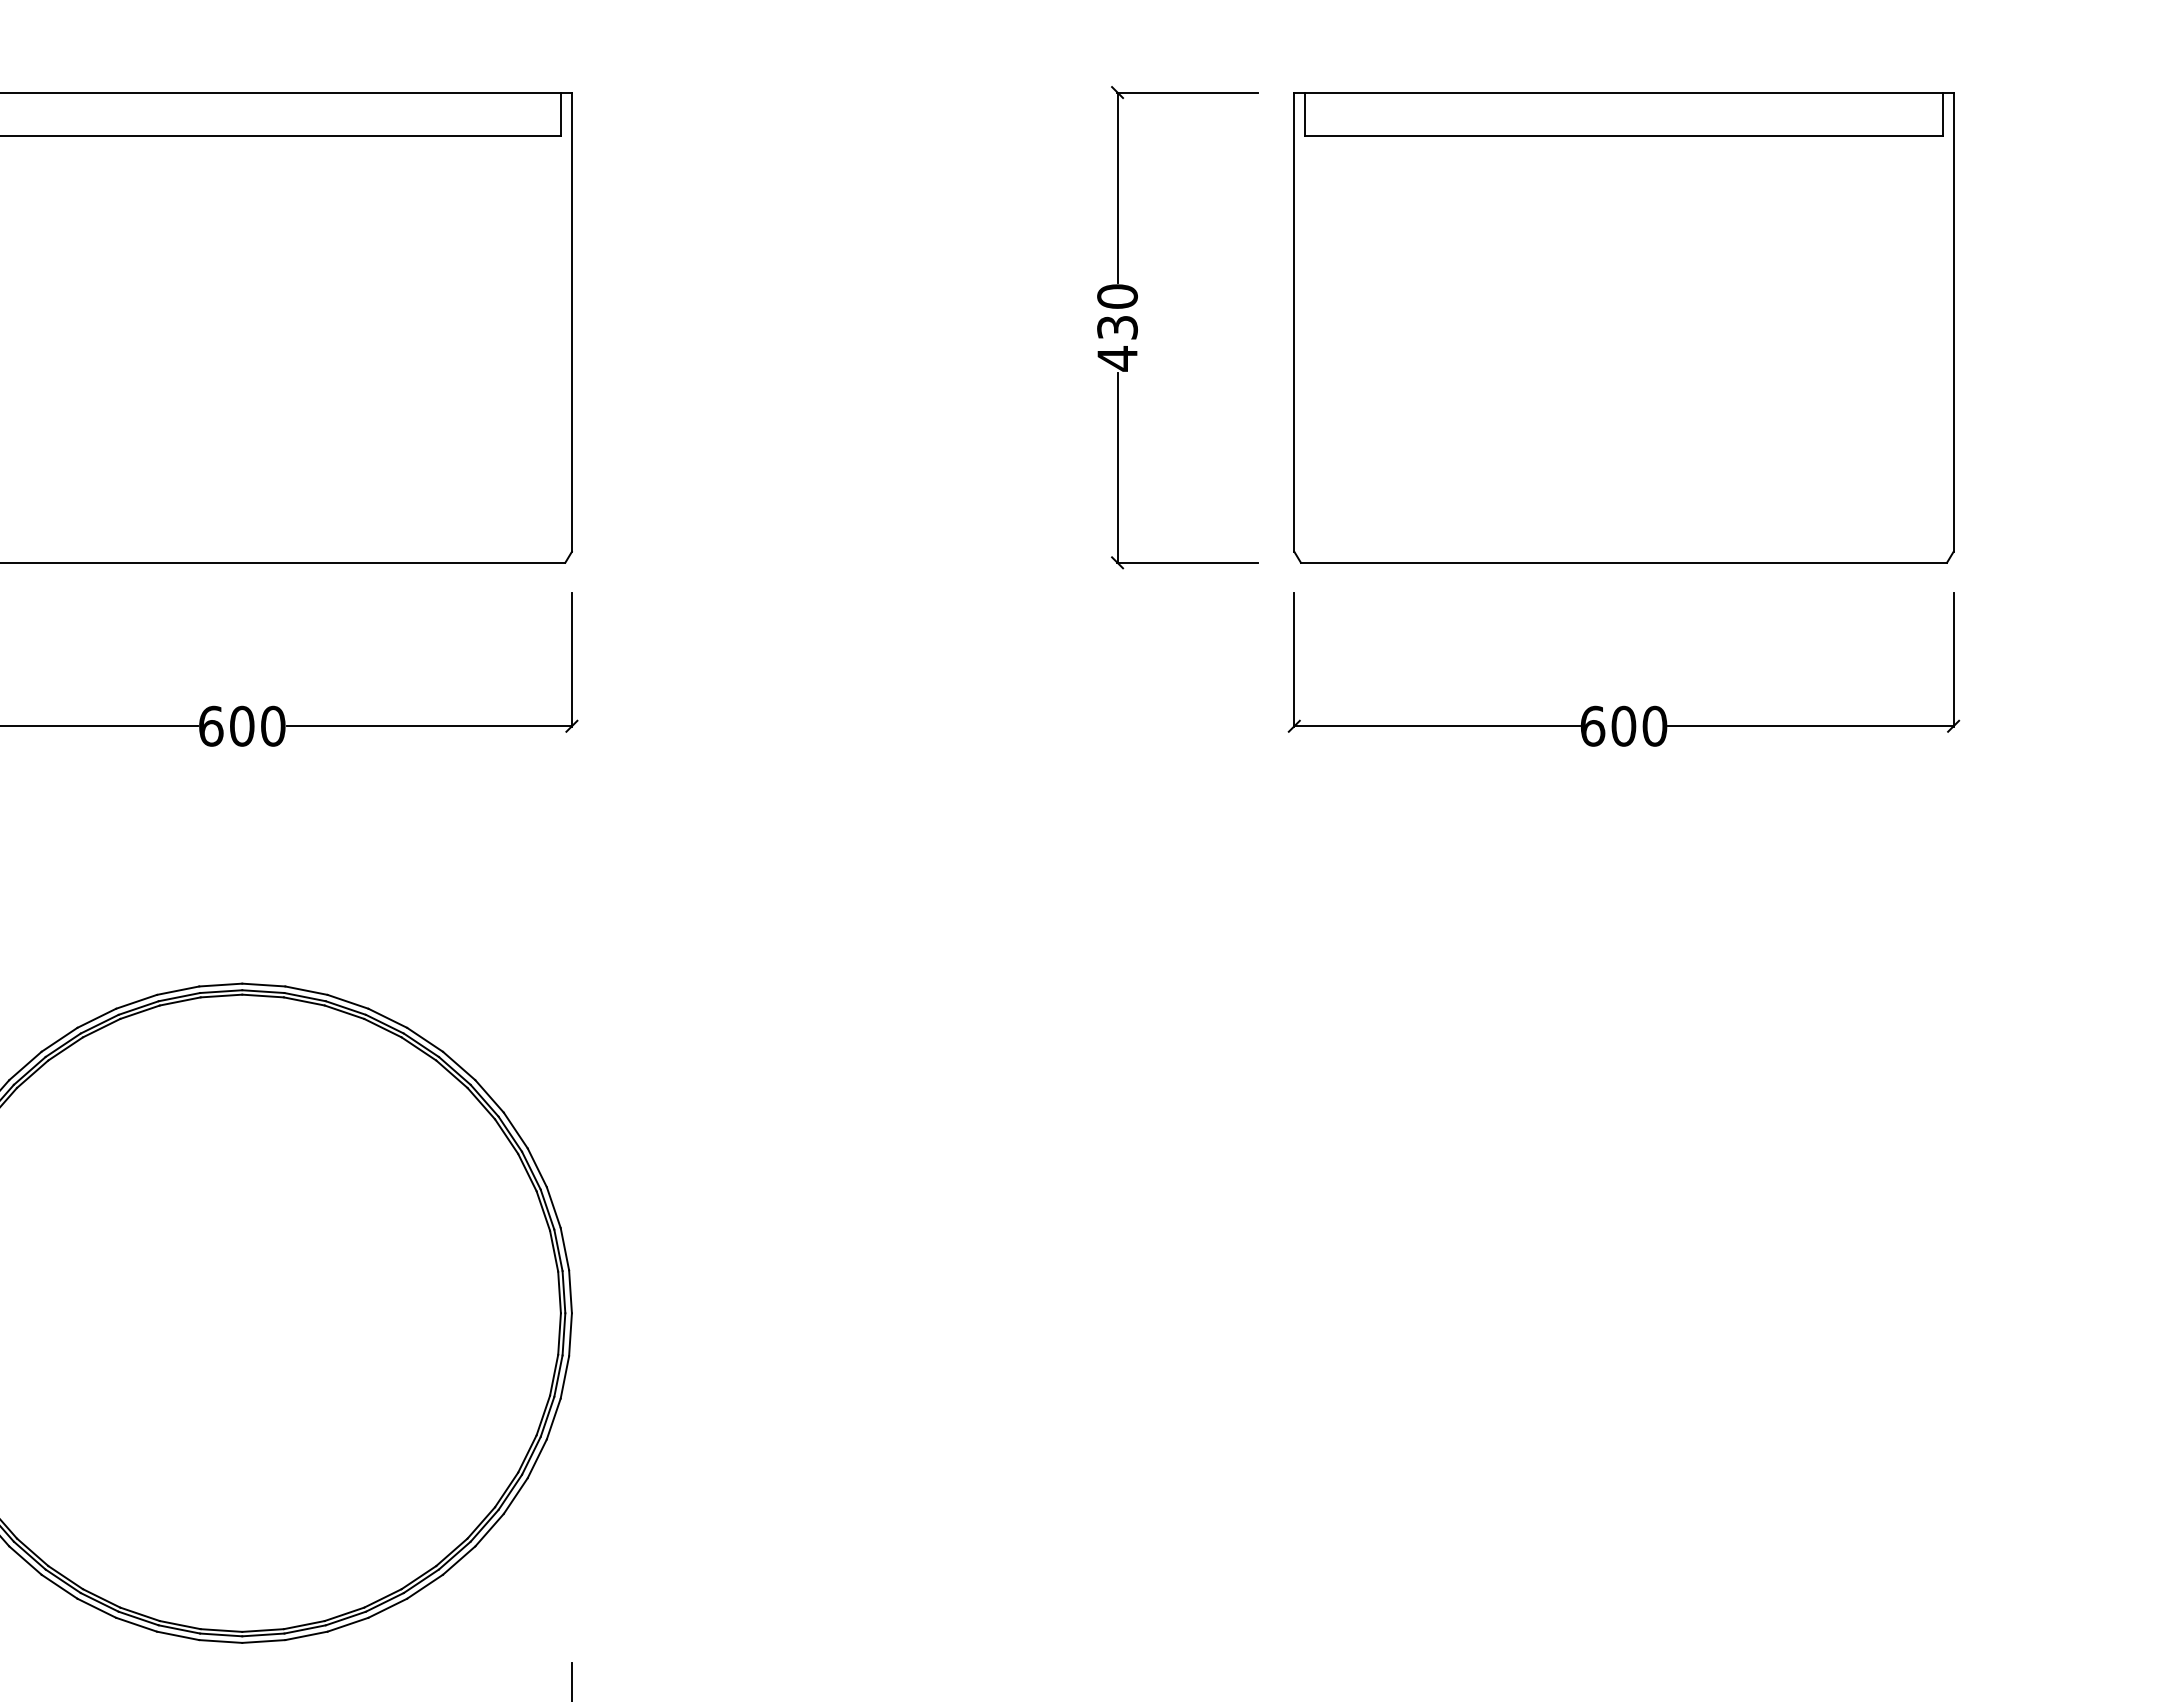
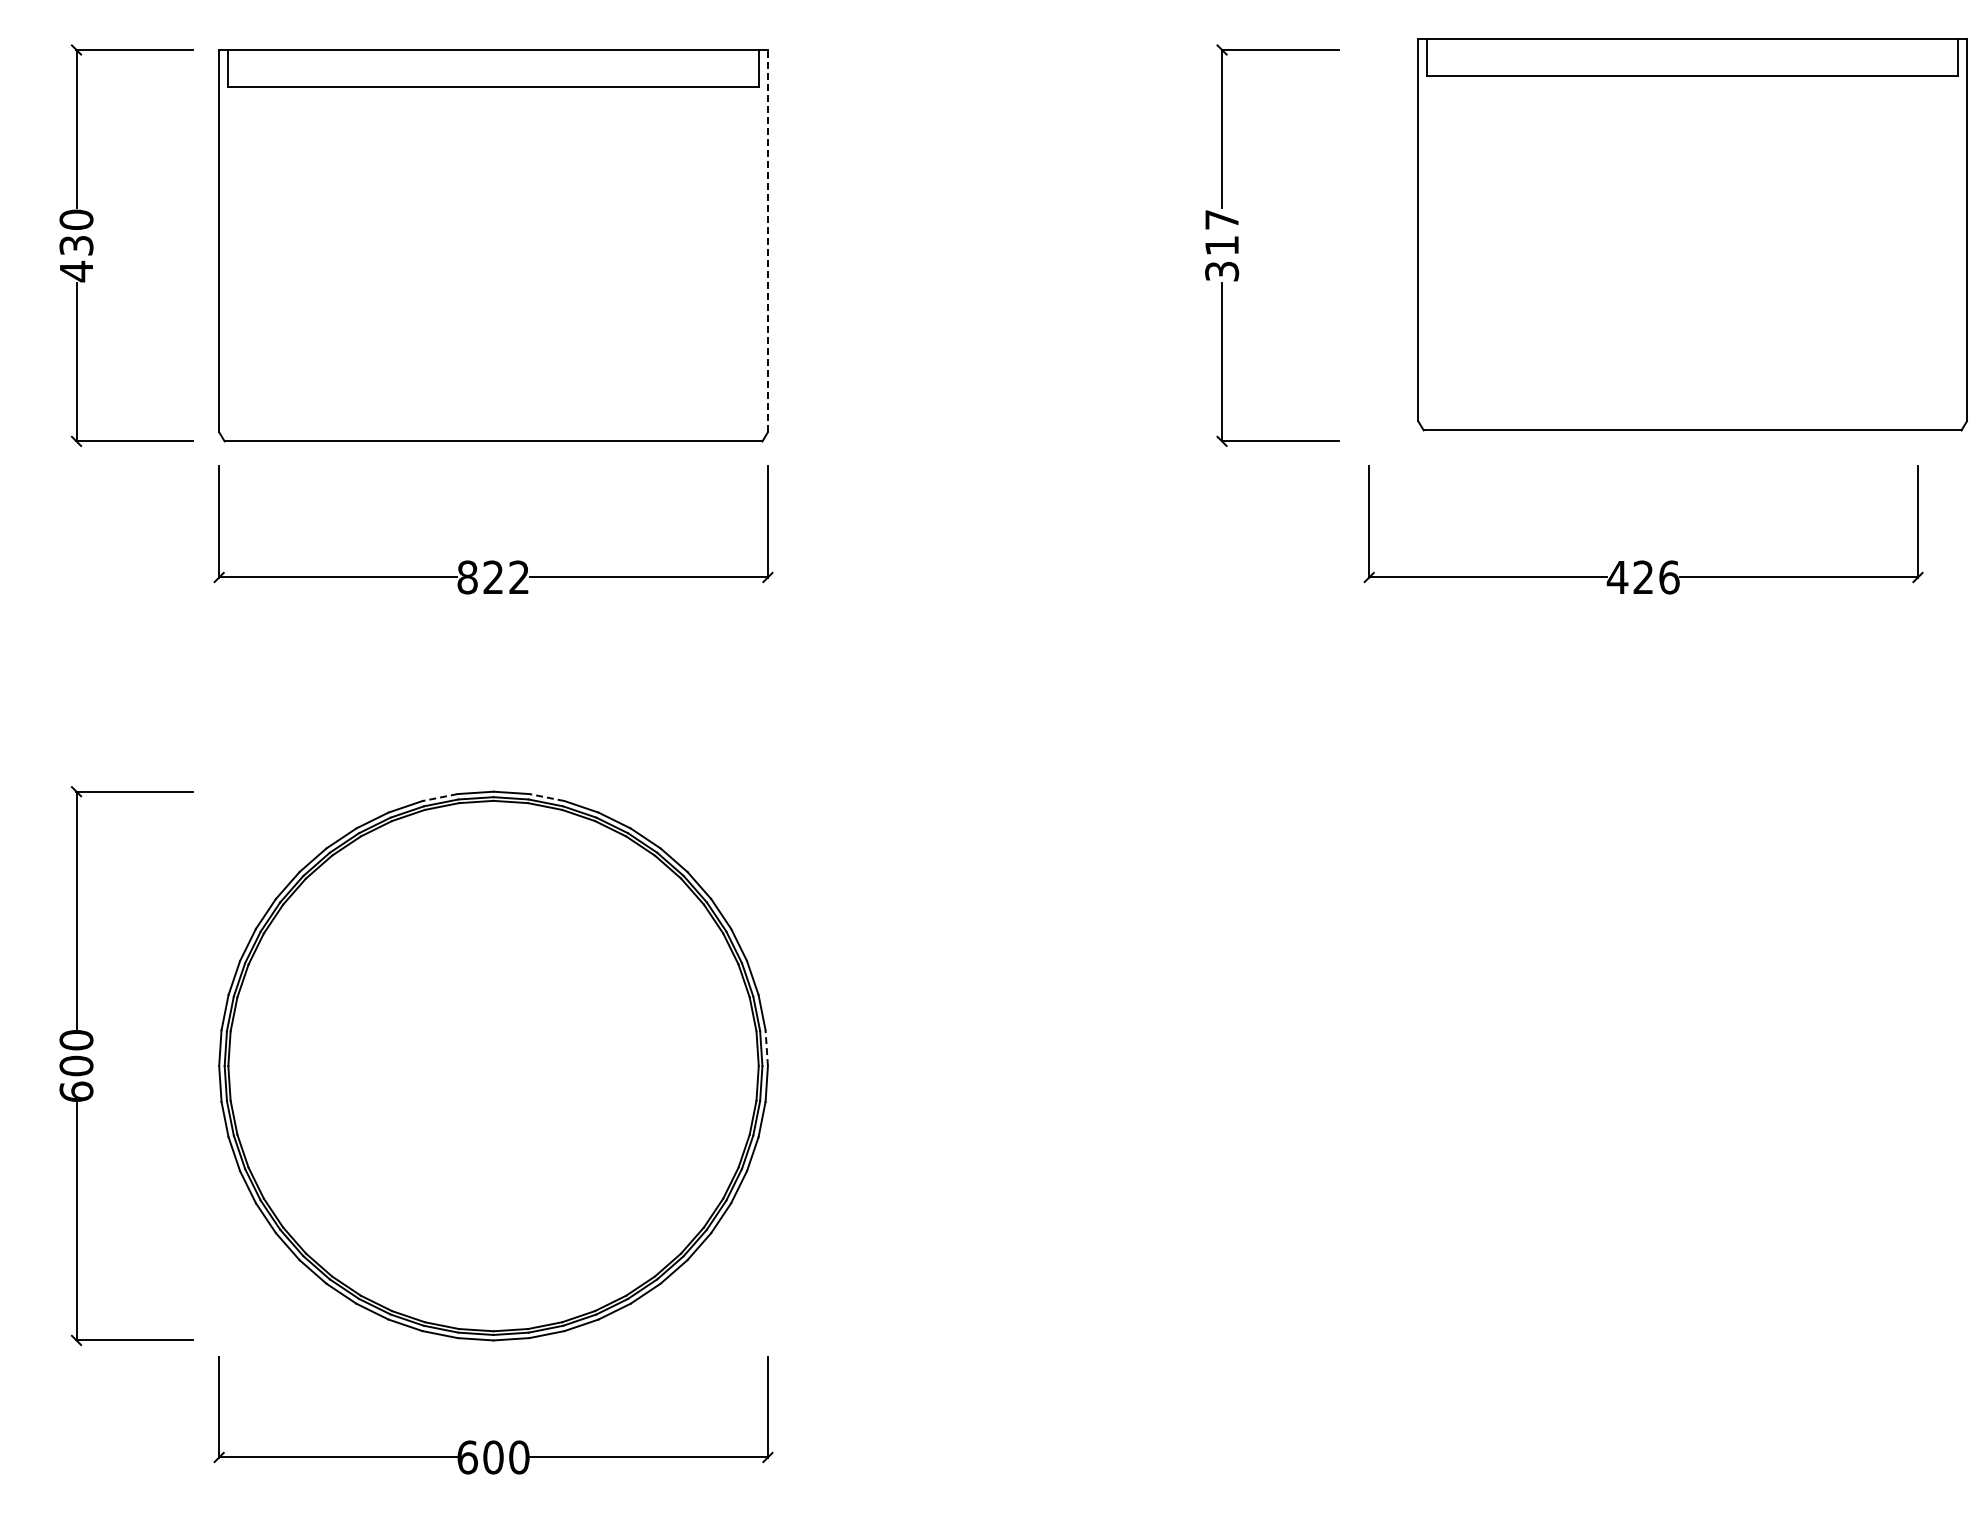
line: (571, 321) -> (767, 240), solid -> dashed
text: (1118, 327) -> (1222, 245), 430 -> 317
part: (1623, 327) -> (1692, 234), moved
text: (242, 726) -> (493, 577), 600 -> 822
text: (1622, 726) -> (1642, 577), 600 -> 426
line: (178, 990) -> (440, 797), solid -> dashed
line: (305, 990) -> (546, 797), solid -> dashed
line: (570, 1292) -> (766, 1048), solid -> dashed

